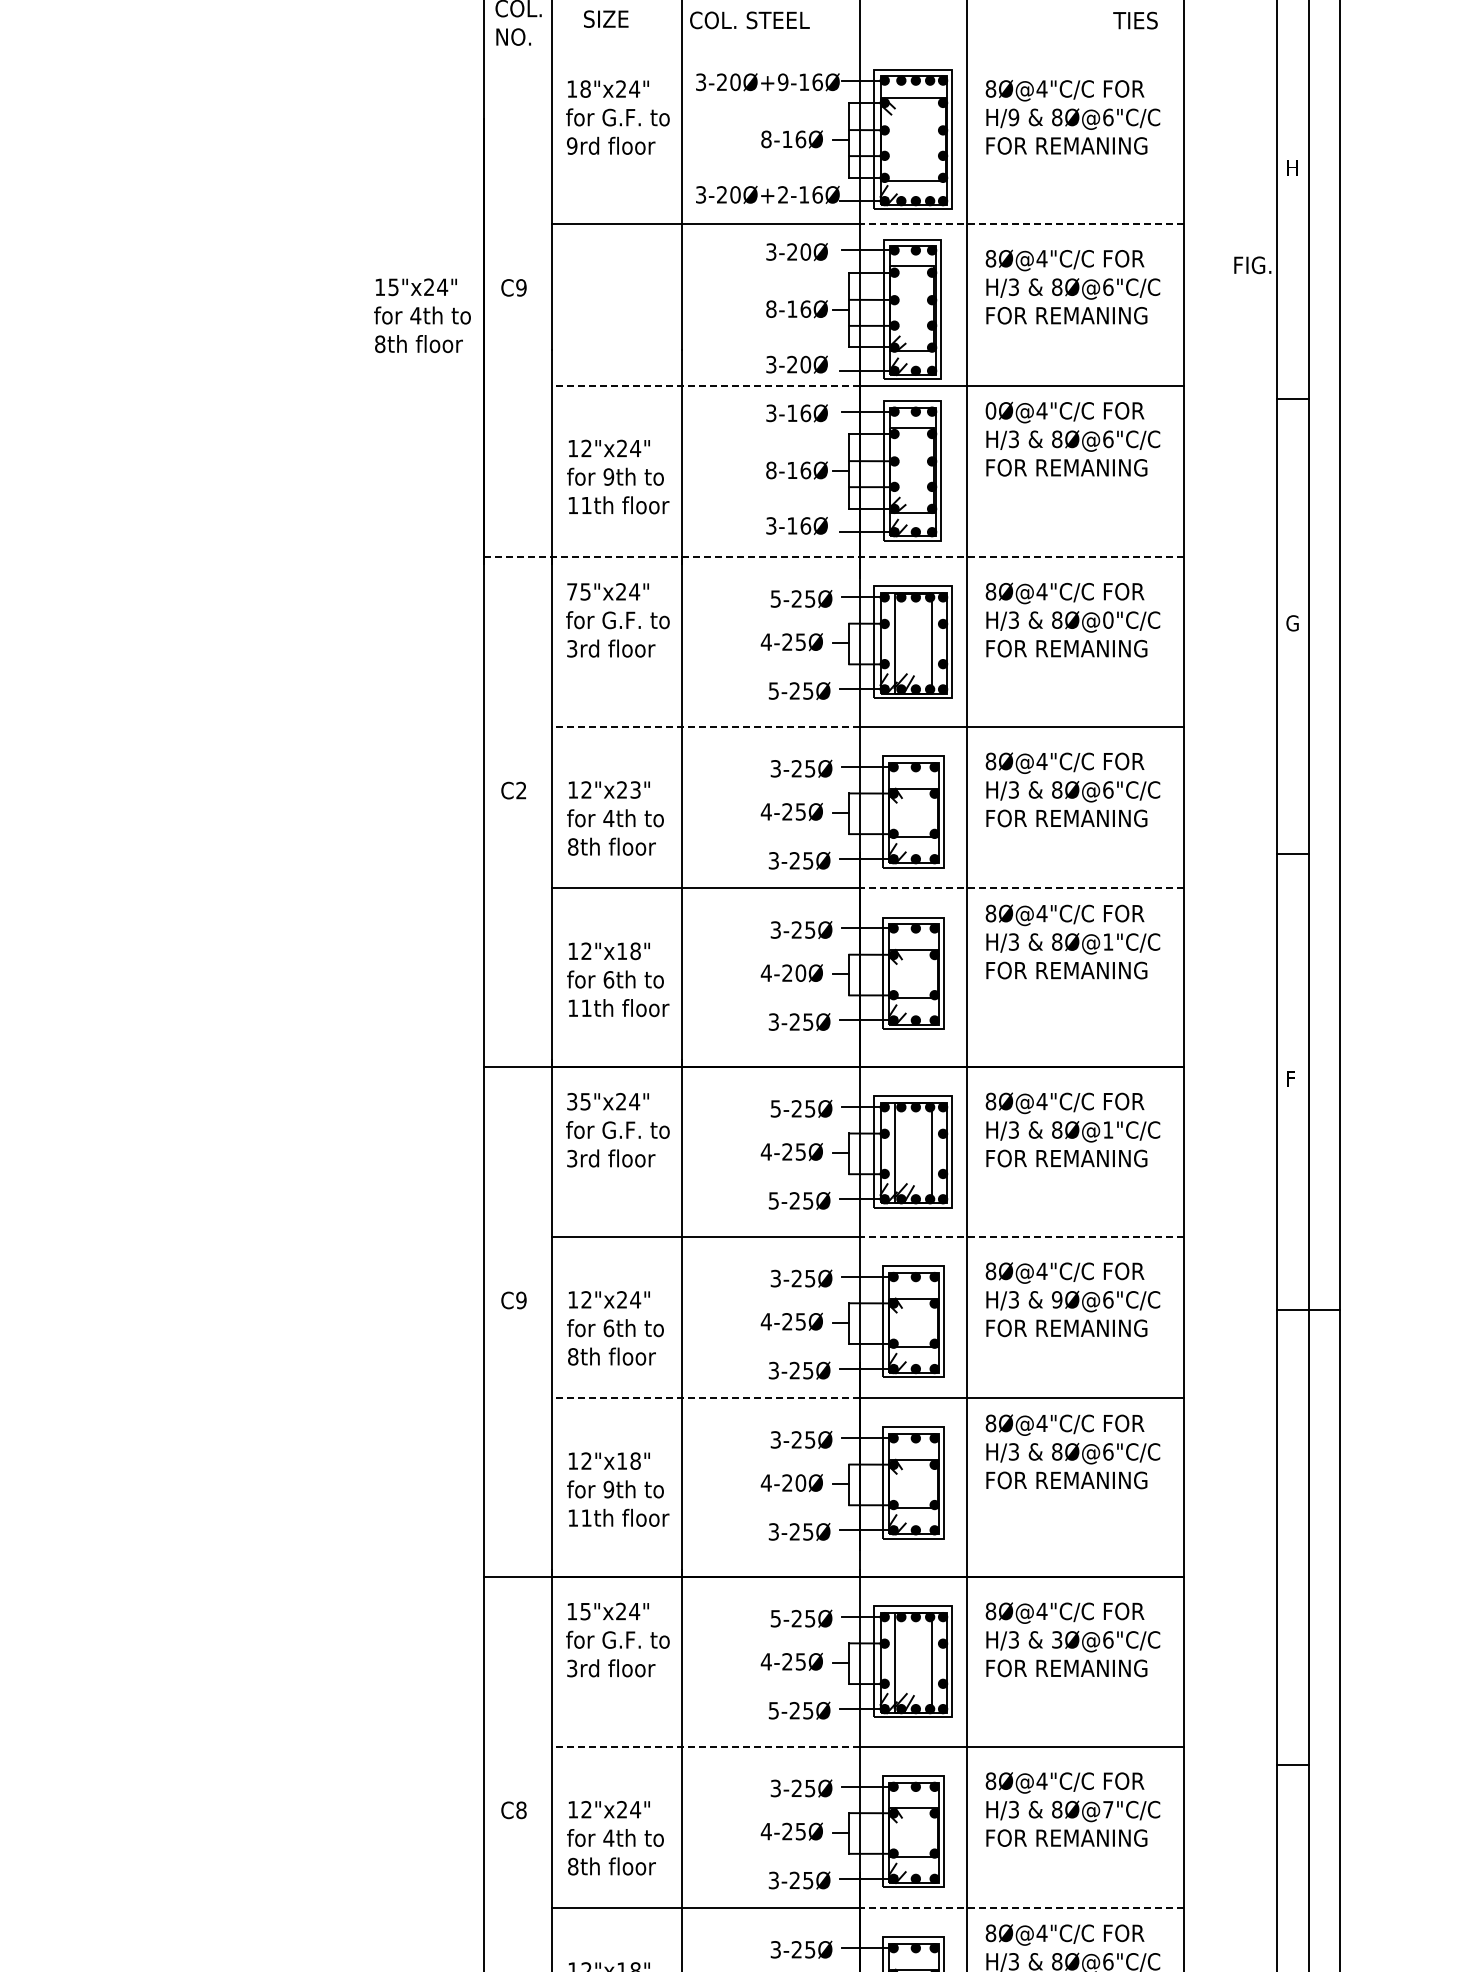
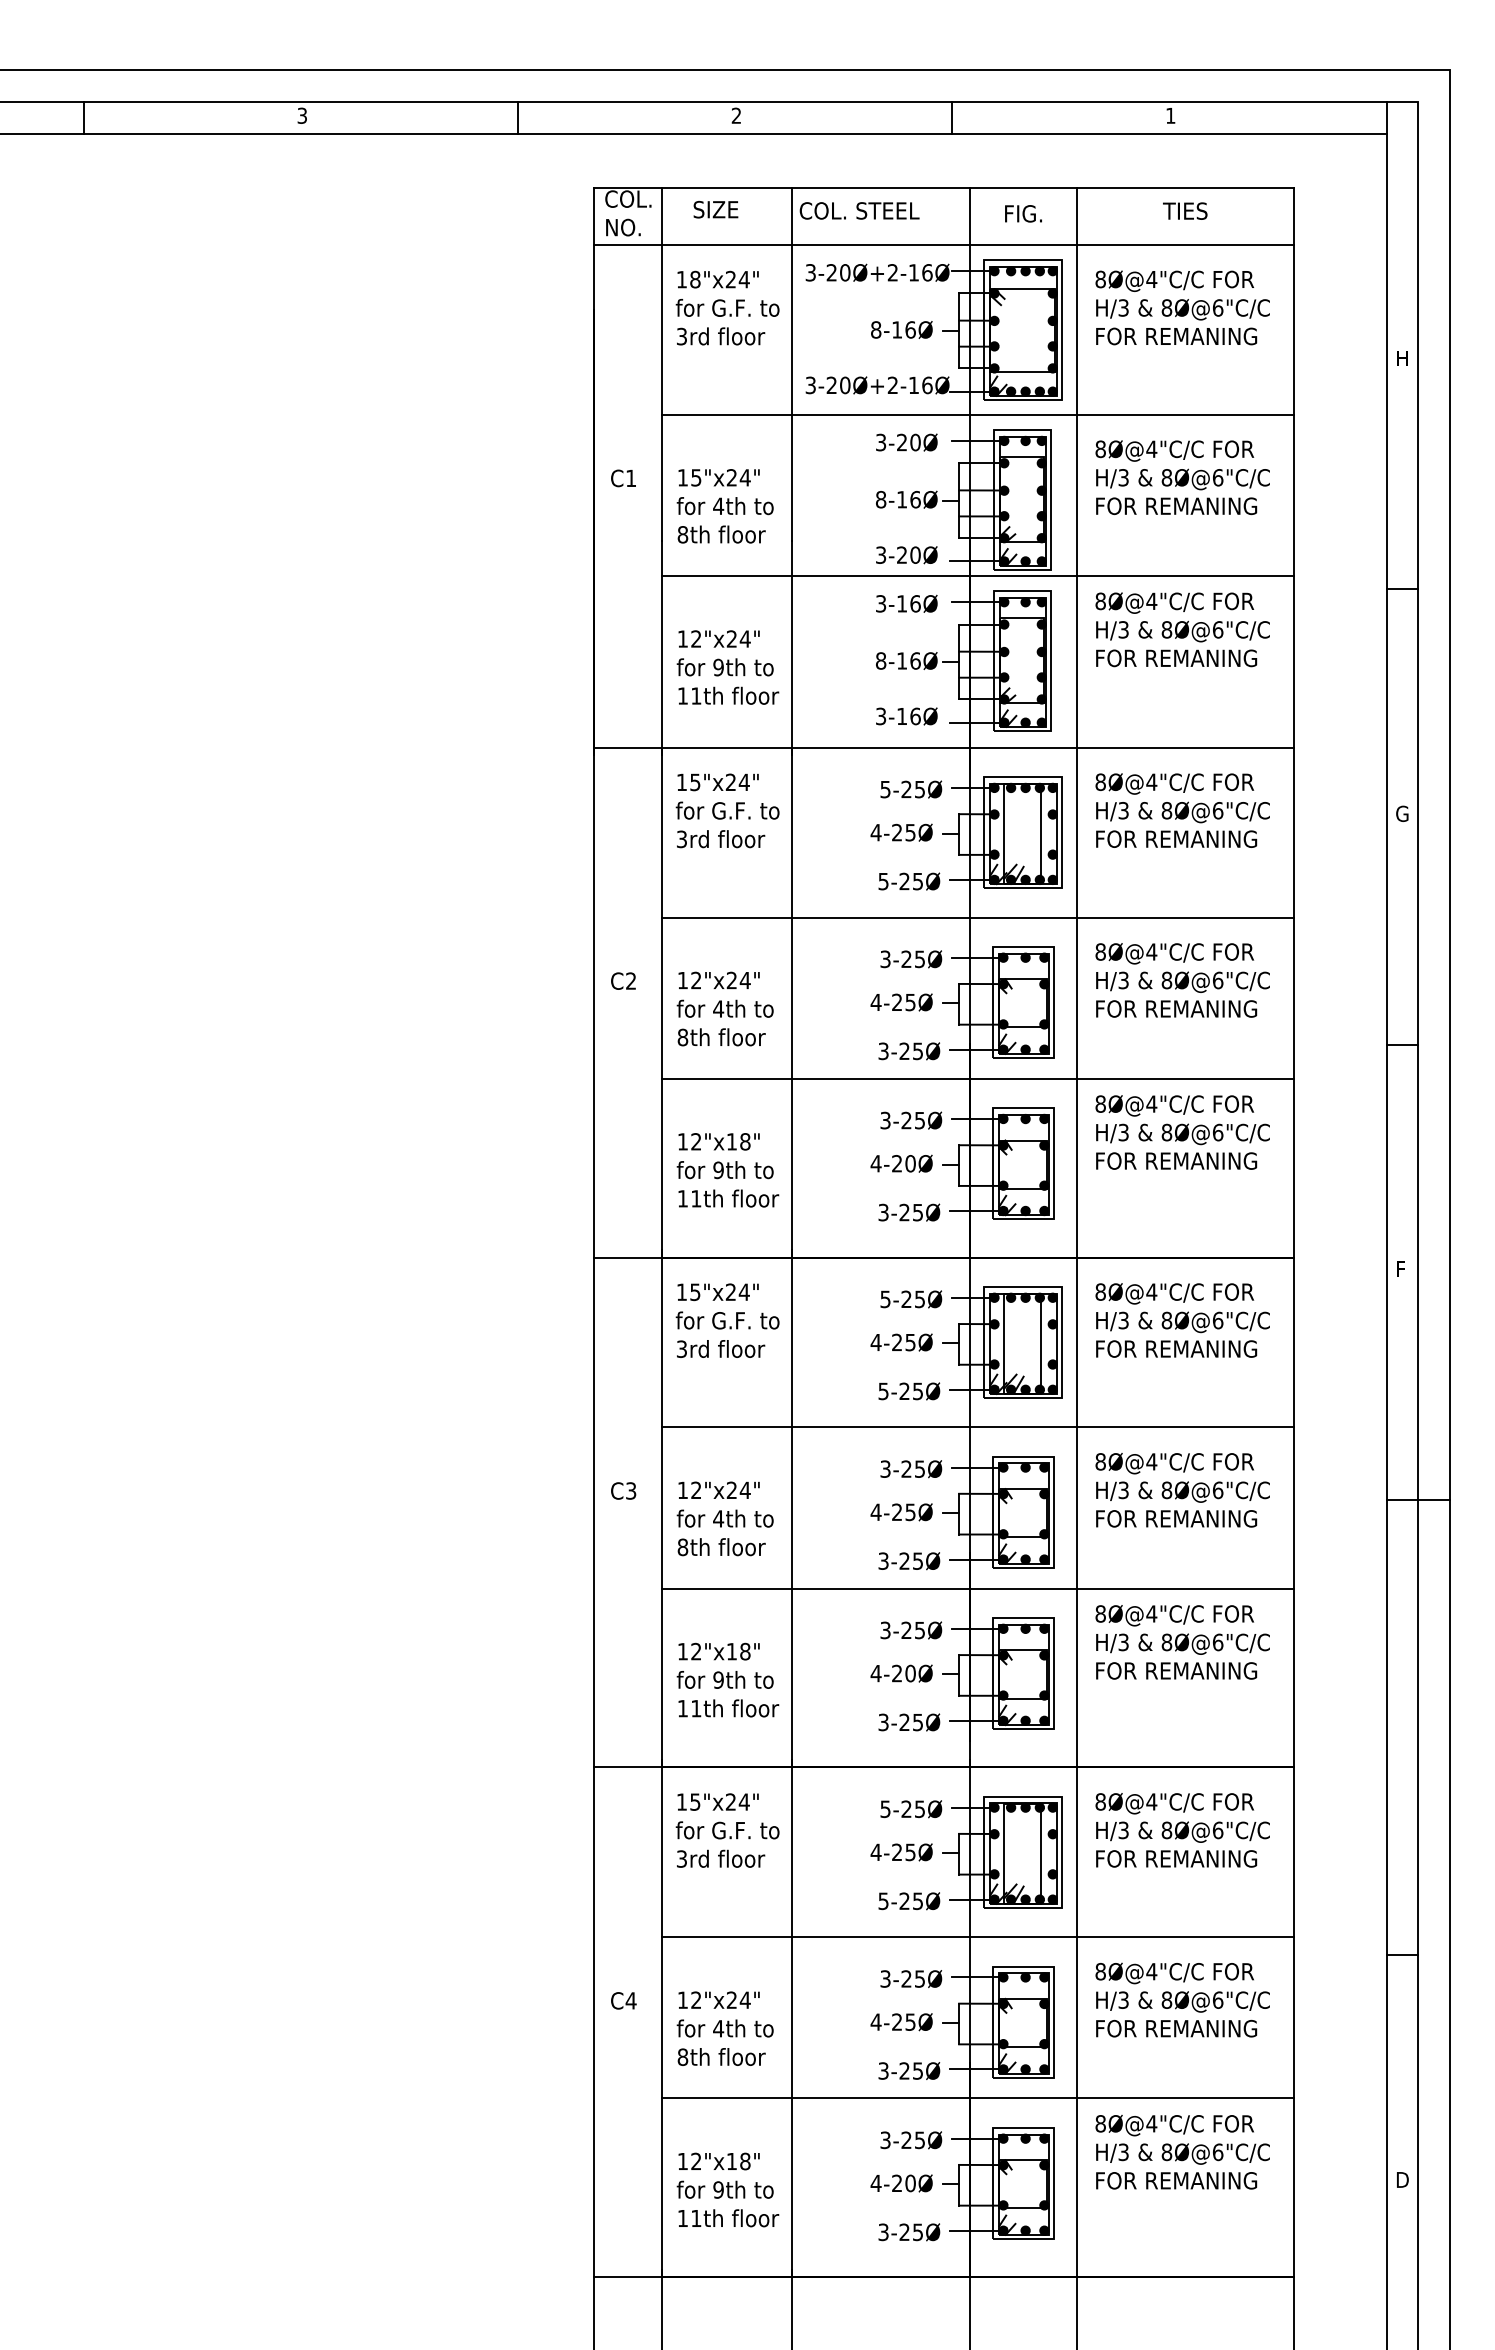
text: (1135, 19) -> (1185, 210), moved
line: (833, 54) -> (943, 245), added
text: (782, 81) -> (892, 272), 3-20Ø+9-16Ø -> 3-20Ø+2-16Ø
text: (1013, 116) -> (1123, 307), H/9 -> H/3
text: (571, 145) -> (681, 336), 9rd -> 3rd
line: (1021, 223) -> (1131, 414), dashed -> solid
text: (1252, 264) -> (1023, 213), moved
text: (520, 287) -> (630, 478), C9 -> C1
text: (421, 315) -> (724, 506), moved
line: (705, 385) -> (815, 576), dashed -> solid
text: (990, 410) -> (1100, 601), 0Ø@4"C/C -> 8Ø@4"C/C
line: (833, 556) -> (943, 747), dashed -> solid
text: (571, 590) -> (681, 781), 75"x24" -> 15"x24"
text: (1108, 619) -> (1218, 810), 8Ø@0"C/C -> 8Ø@6"C/C
line: (705, 726) -> (815, 917), dashed -> solid
text: (634, 789) -> (744, 980), 12"x23" -> 12"x24"
line: (1021, 887) -> (1131, 1078), dashed -> solid
text: (1108, 941) -> (1218, 1132), 8Ø@1"C/C -> 8Ø@6"C/C
text: (608, 979) -> (718, 1170), 6th -> 9th
text: (571, 1101) -> (681, 1292), 35"x24" -> 15"x24"
text: (1108, 1129) -> (1218, 1320), 8Ø@1"C/C -> 8Ø@6"C/C
line: (1021, 1236) -> (1131, 1427), dashed -> solid
text: (521, 1299) -> (631, 1490), C9 -> C3
text: (1056, 1299) -> (1166, 1490), 9Ø@6"C/C -> 8Ø@6"C/C
text: (608, 1327) -> (718, 1518), 6th -> 4th
line: (705, 1397) -> (815, 1588), dashed -> solid
text: (1056, 1639) -> (1166, 1830), 3Ø@6"C/C -> 8Ø@6"C/C
line: (705, 1746) -> (815, 1937), dashed -> solid
text: (1108, 1808) -> (1218, 1999), 8Ø@7"C/C -> 8Ø@6"C/C
text: (520, 1809) -> (630, 2000), C8 -> C4
line: (1021, 1907) -> (1131, 2098), dashed -> solid

